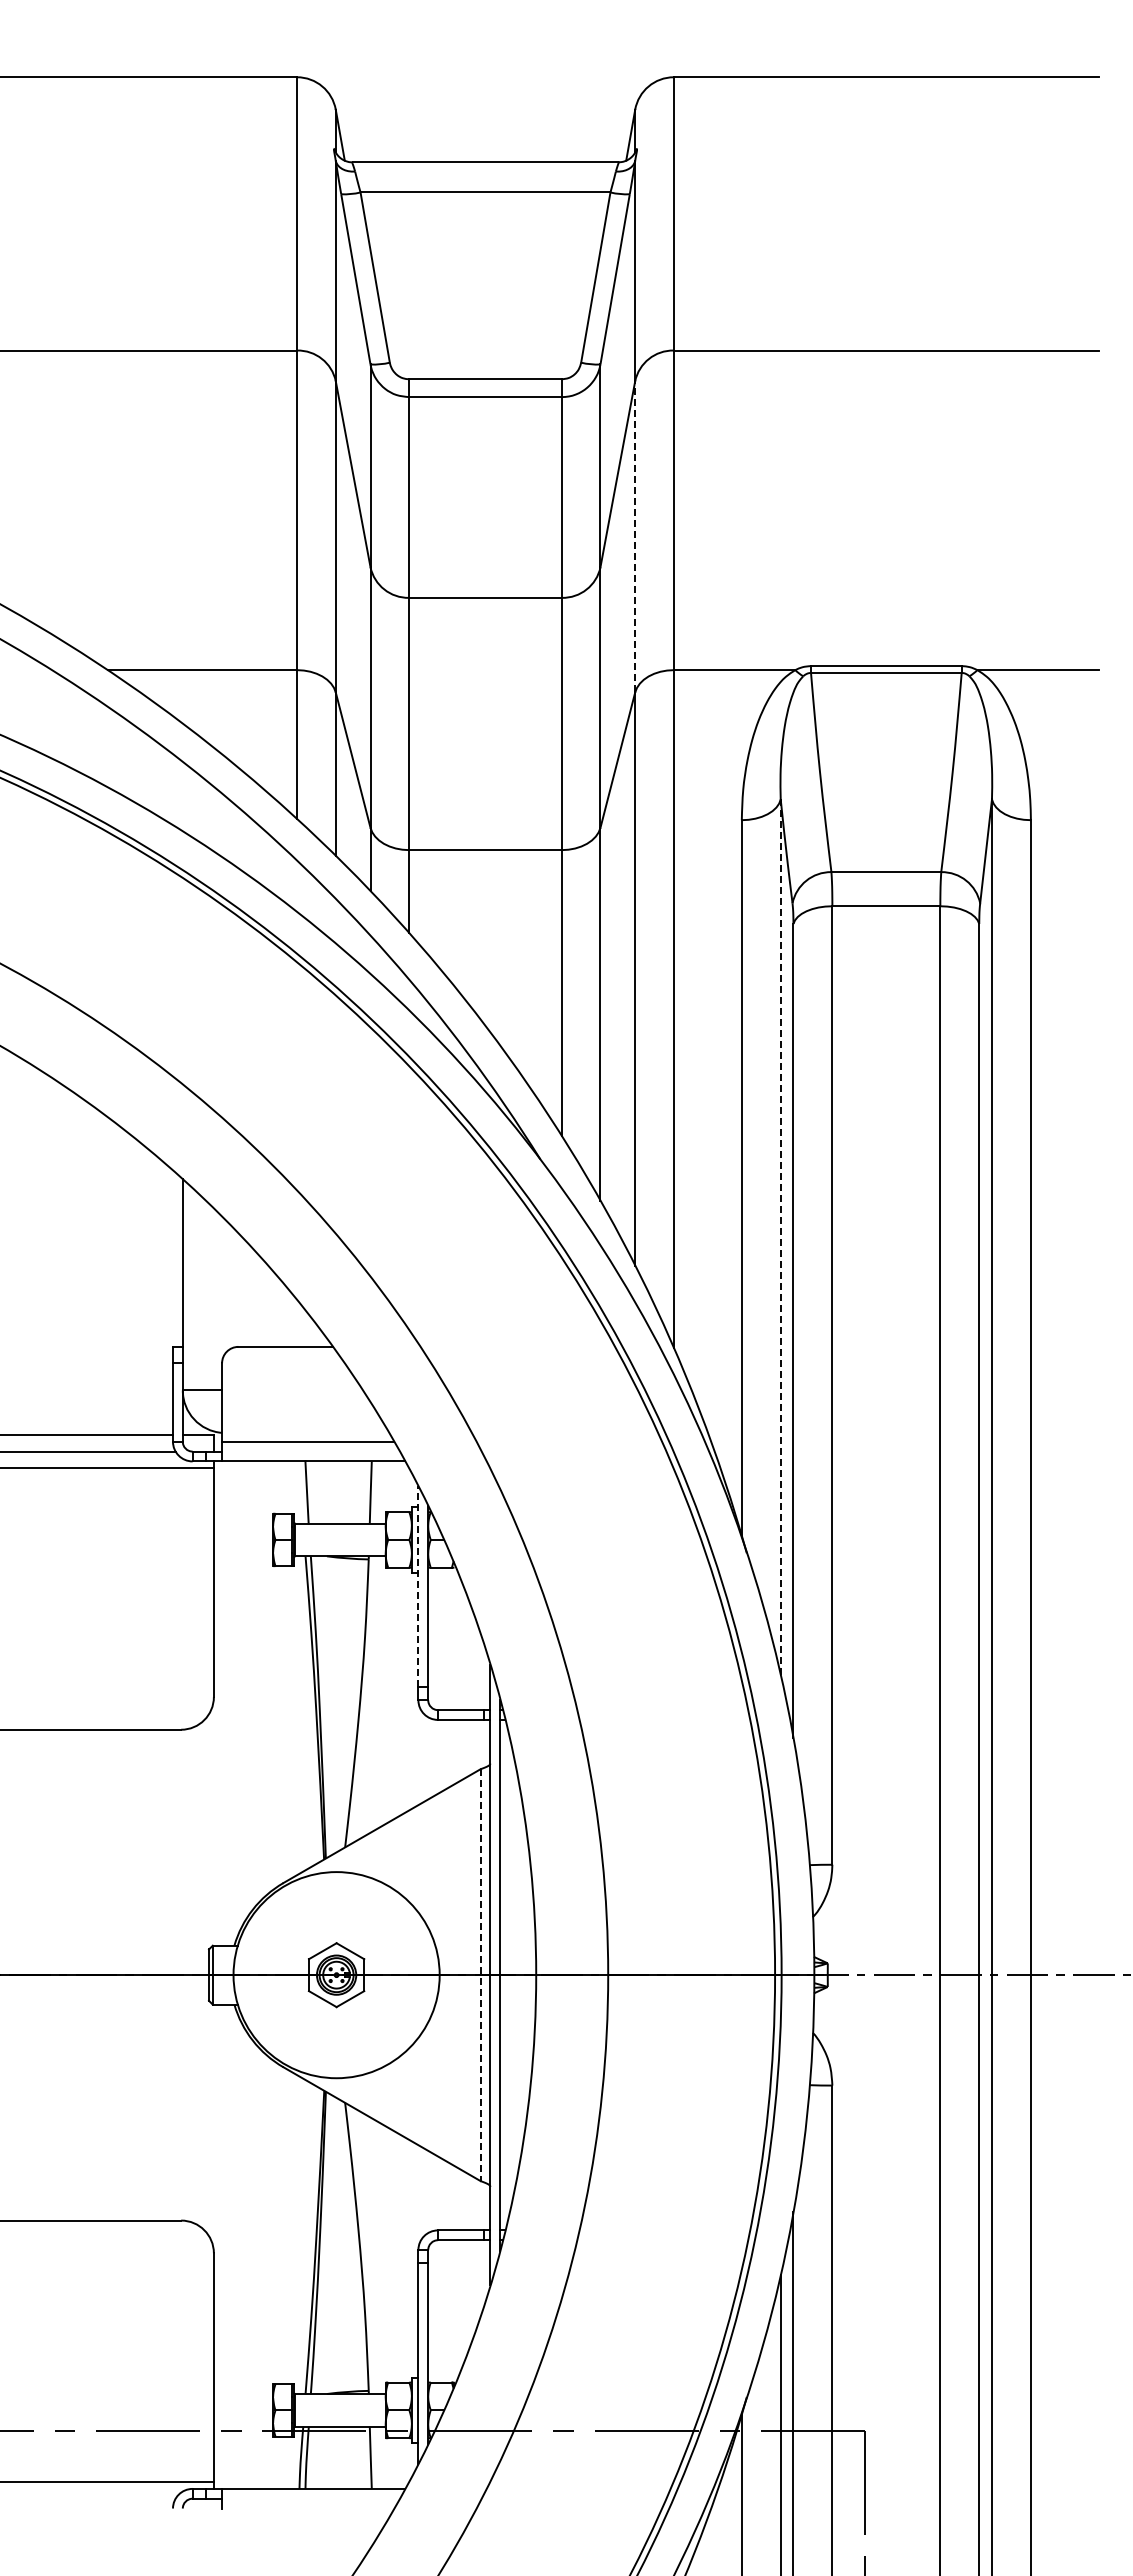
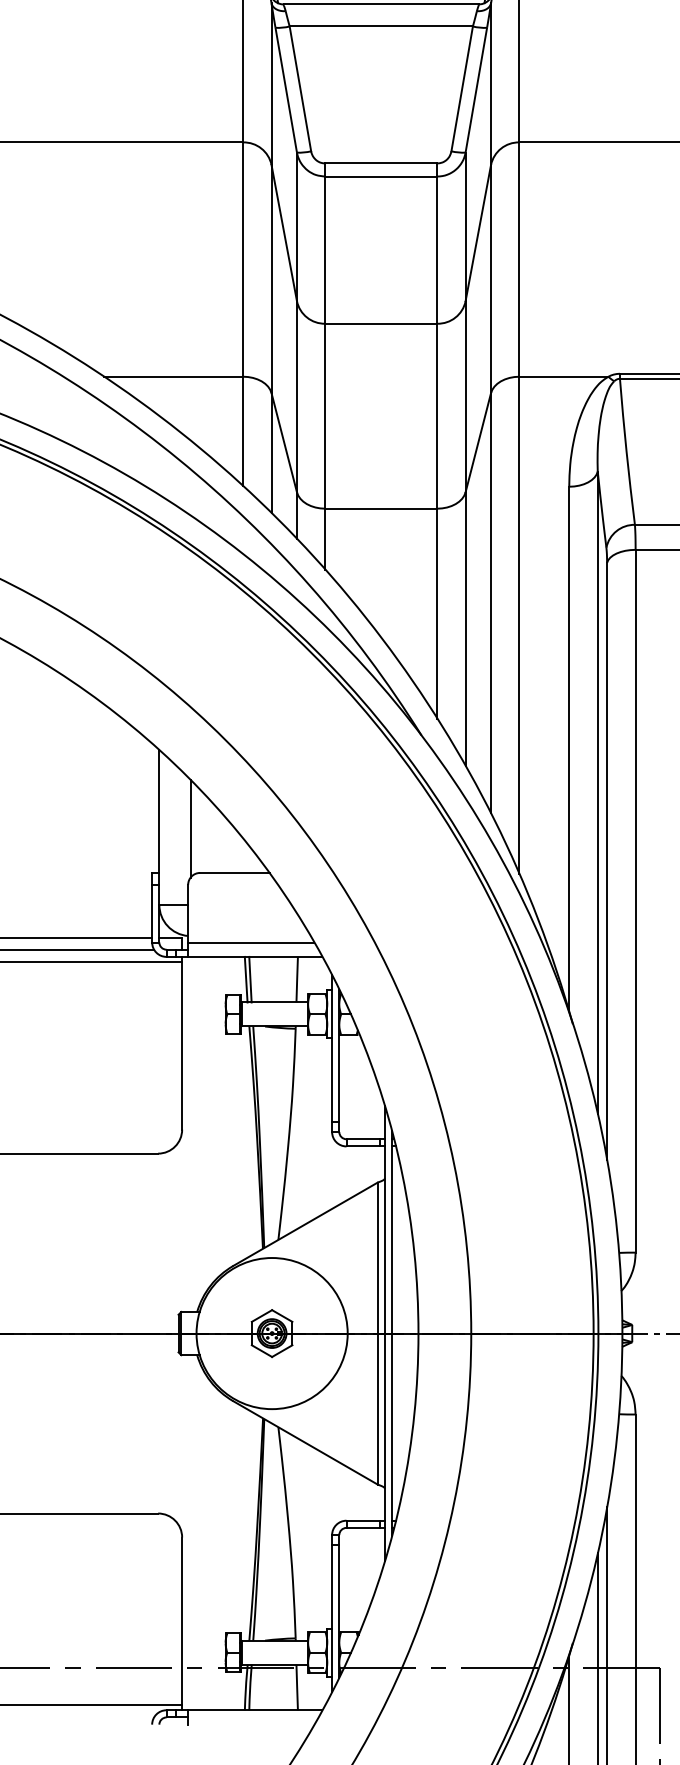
line: (635, 536) -> (491, 278), dashed -> solid
line: (780, 1237) -> (597, 792), dashed -> solid
line: (225, 1286) -> (190, 828), added
line: (301, 1492) -> (246, 979), added
line: (418, 1586) -> (332, 1048), dashed -> solid
line: (480, 1975) -> (377, 1333), dashed -> solid

